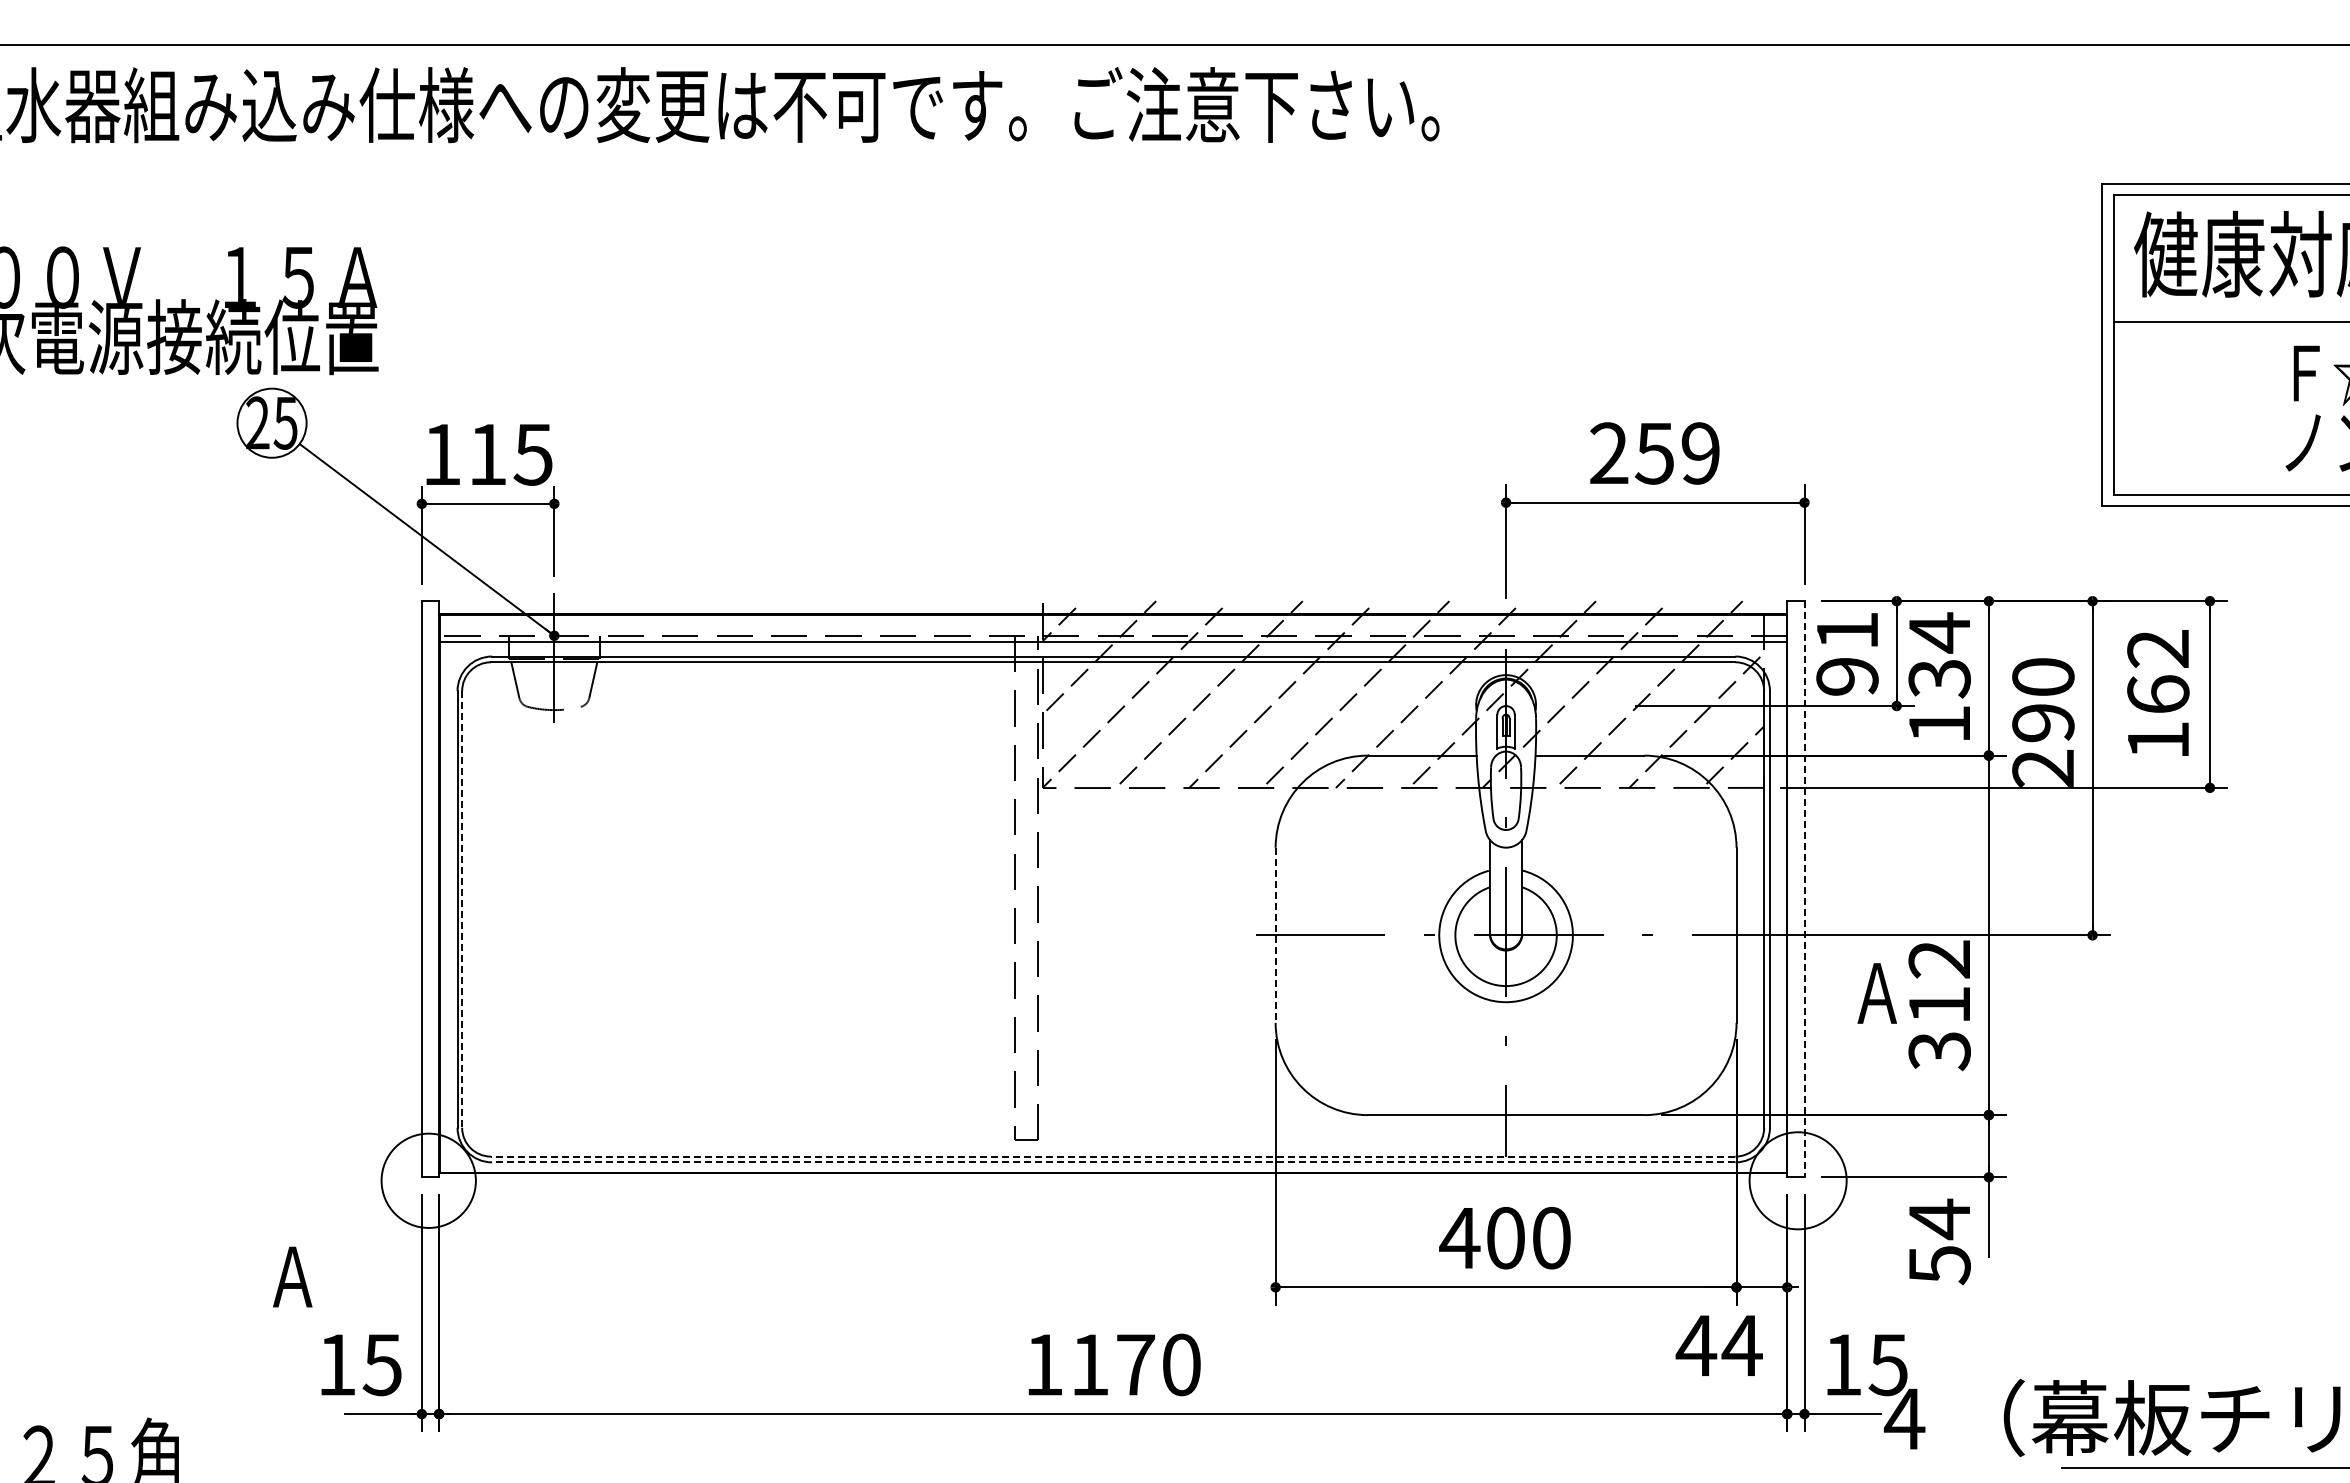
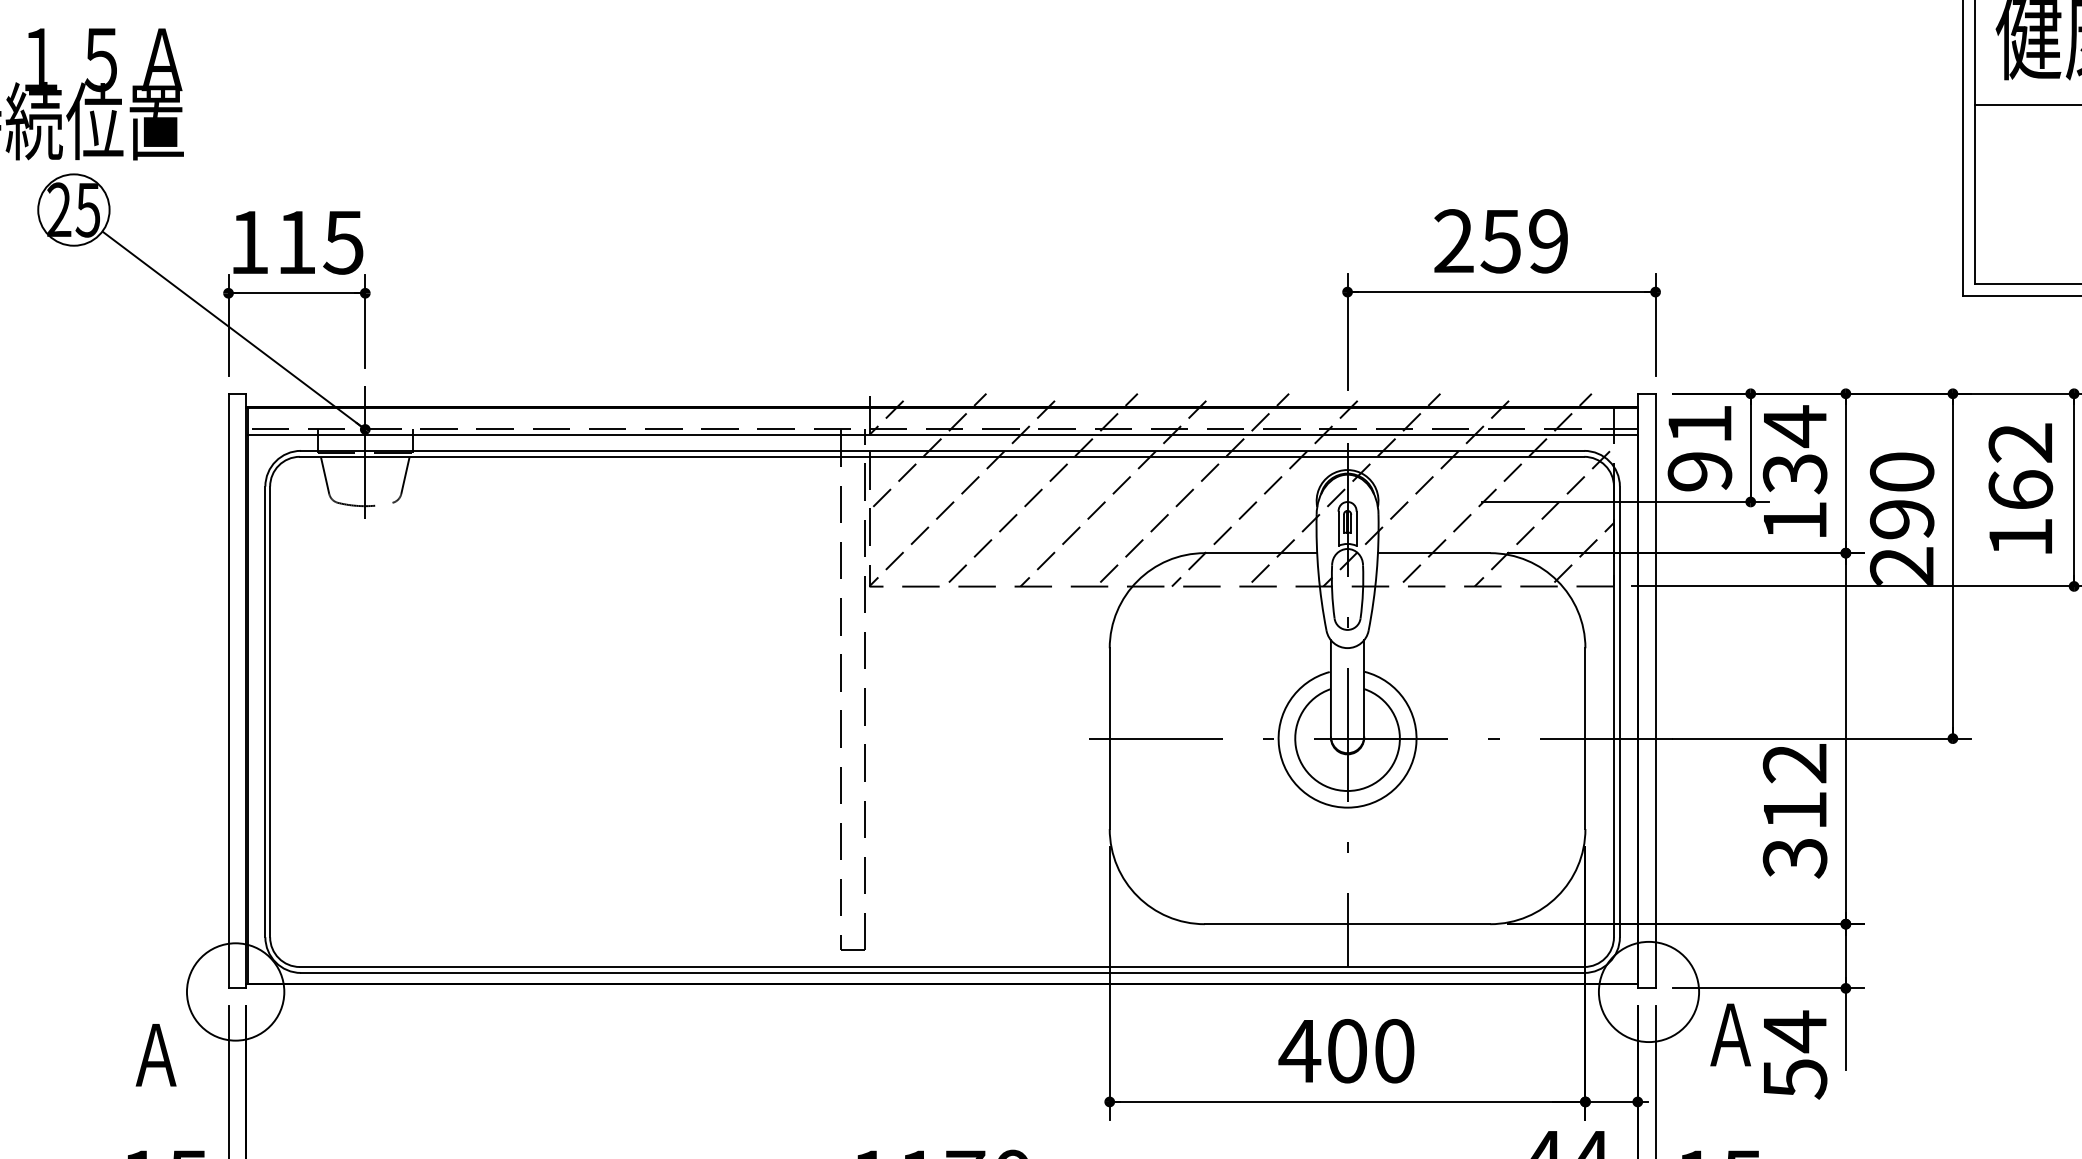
line: (1804, 889) -> (1655, 691), dashed -> solid
line: (462, 909) -> (270, 711), dashed -> solid
line: (1275, 935) -> (1109, 738), dashed -> solid
text: (1876, 993) -> (1729, 1035), moved
line: (1112, 1156) -> (941, 966), dashed -> solid
line: (1113, 1162) -> (942, 973), dashed -> solid
text: (292, 1276) -> (155, 1054), moved

